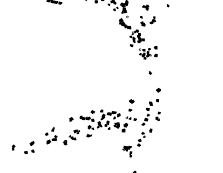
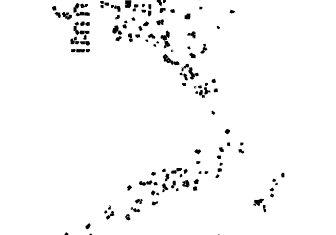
part: (157, 115) -> (240, 147), moved
part: (50, 135) -> (108, 212), size x0.6
part: (136, 142) -> (268, 192), moved

